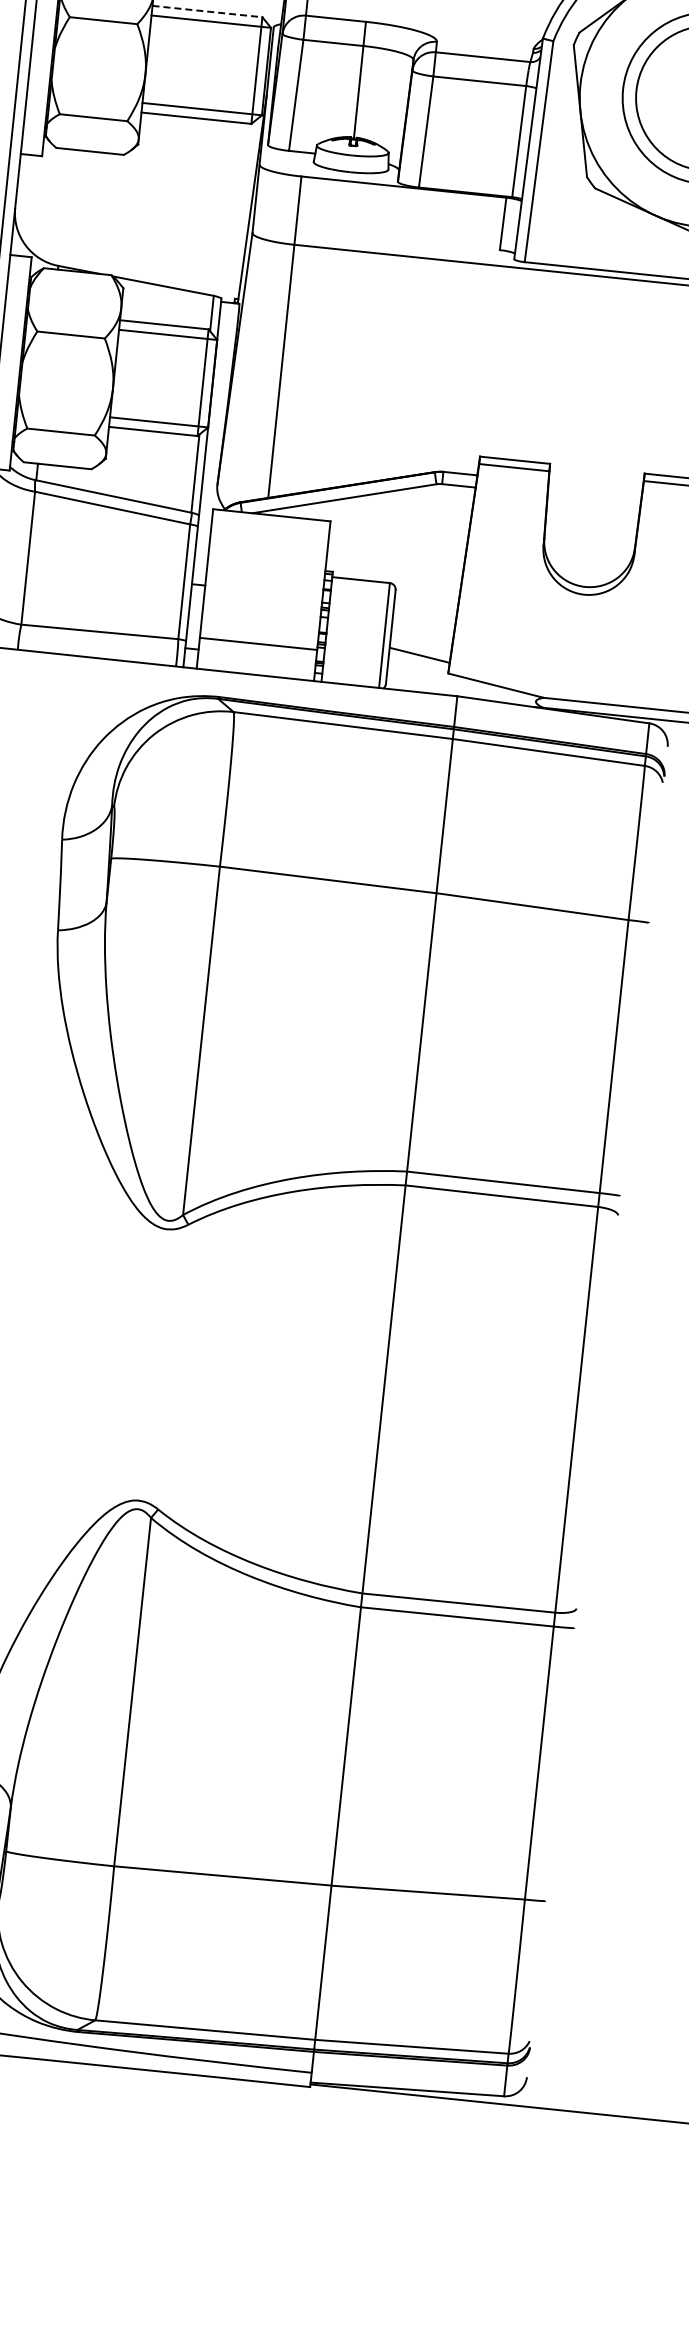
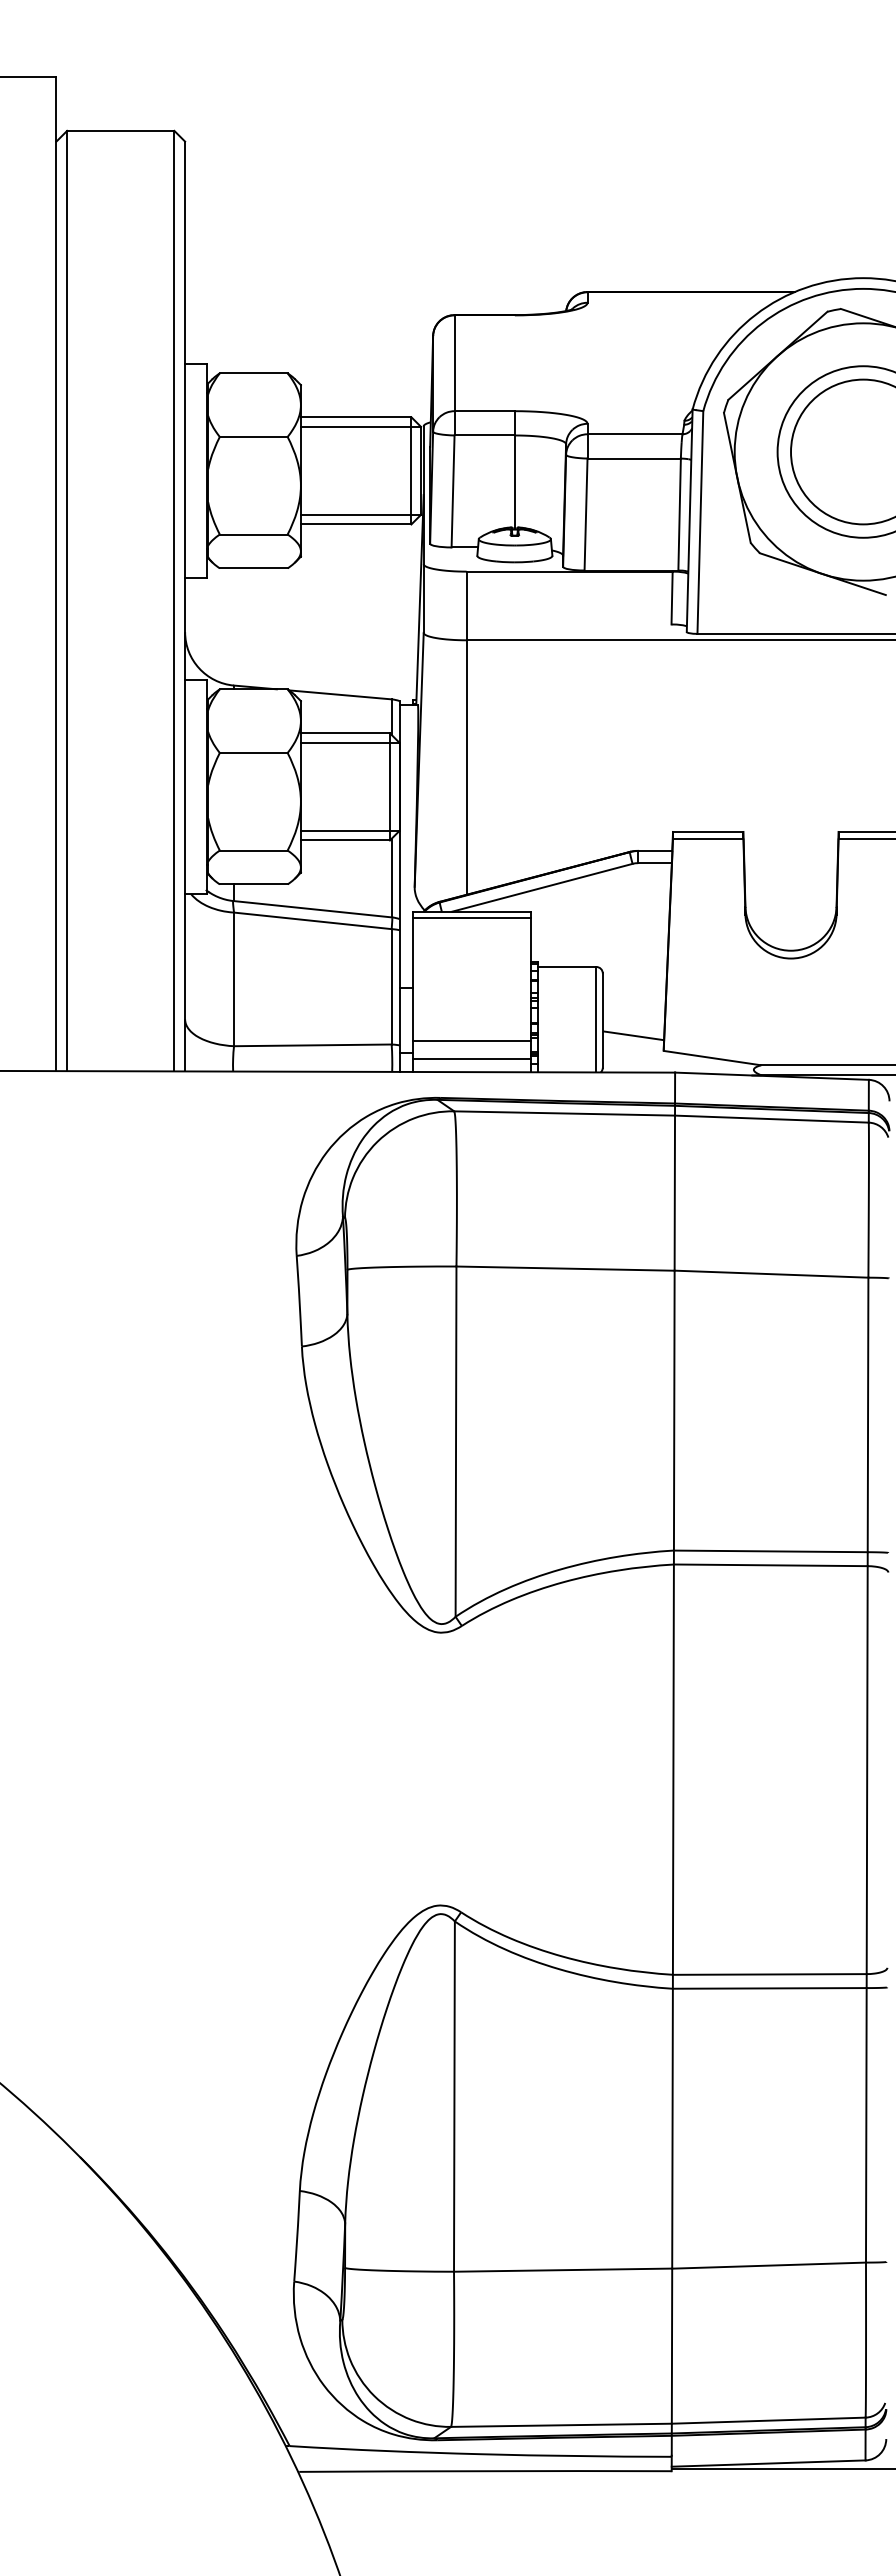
line: (207, 11) -> (356, 417), dashed -> solid
line: (270, 521) -> (471, 917), added
line: (256, 662) -> (471, 1059), added

